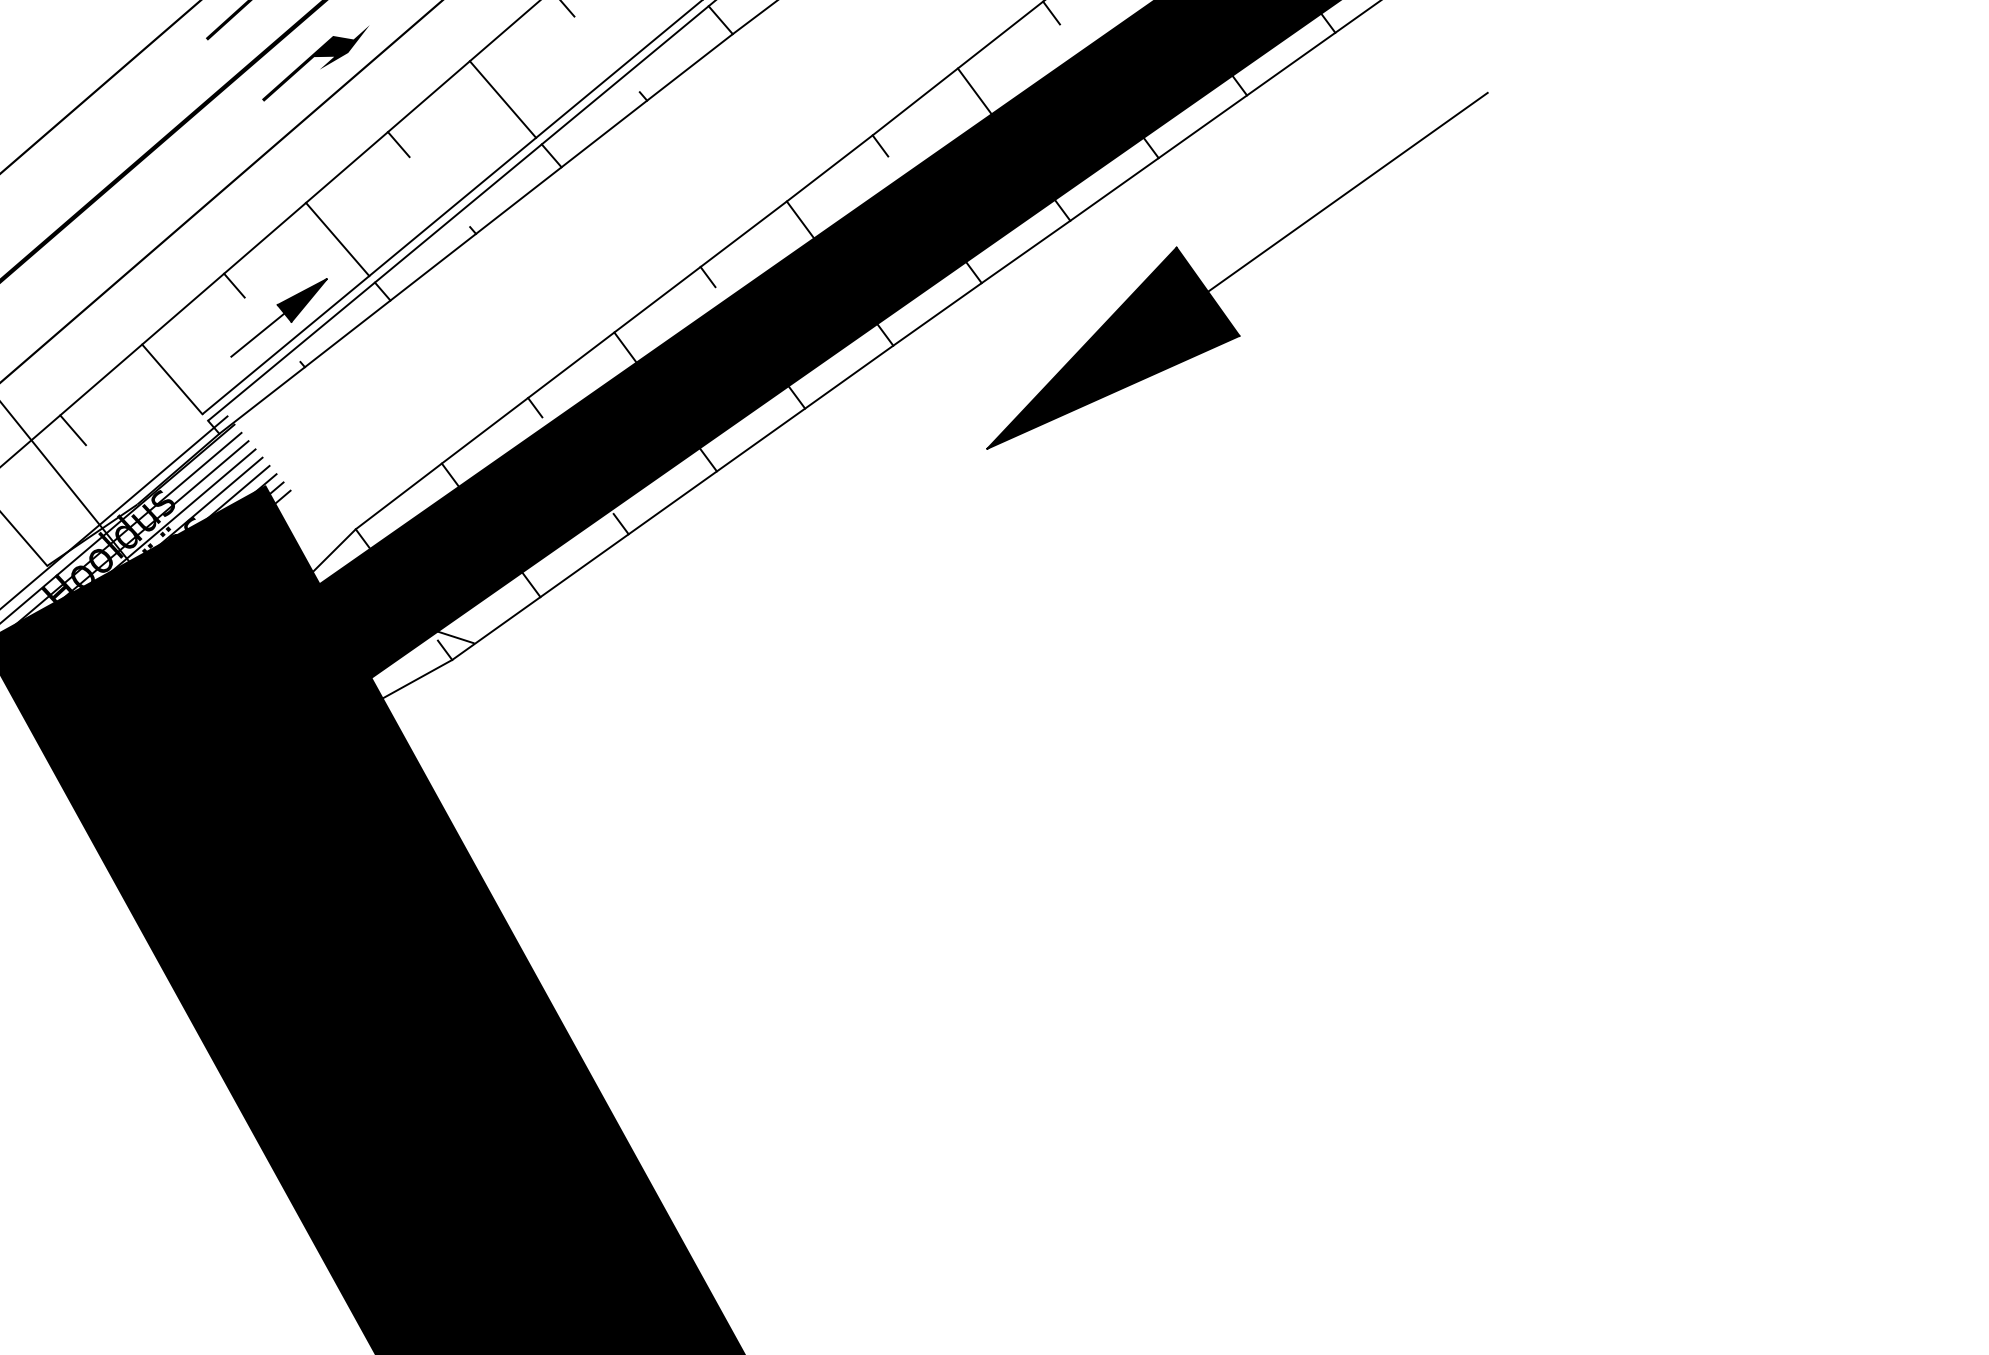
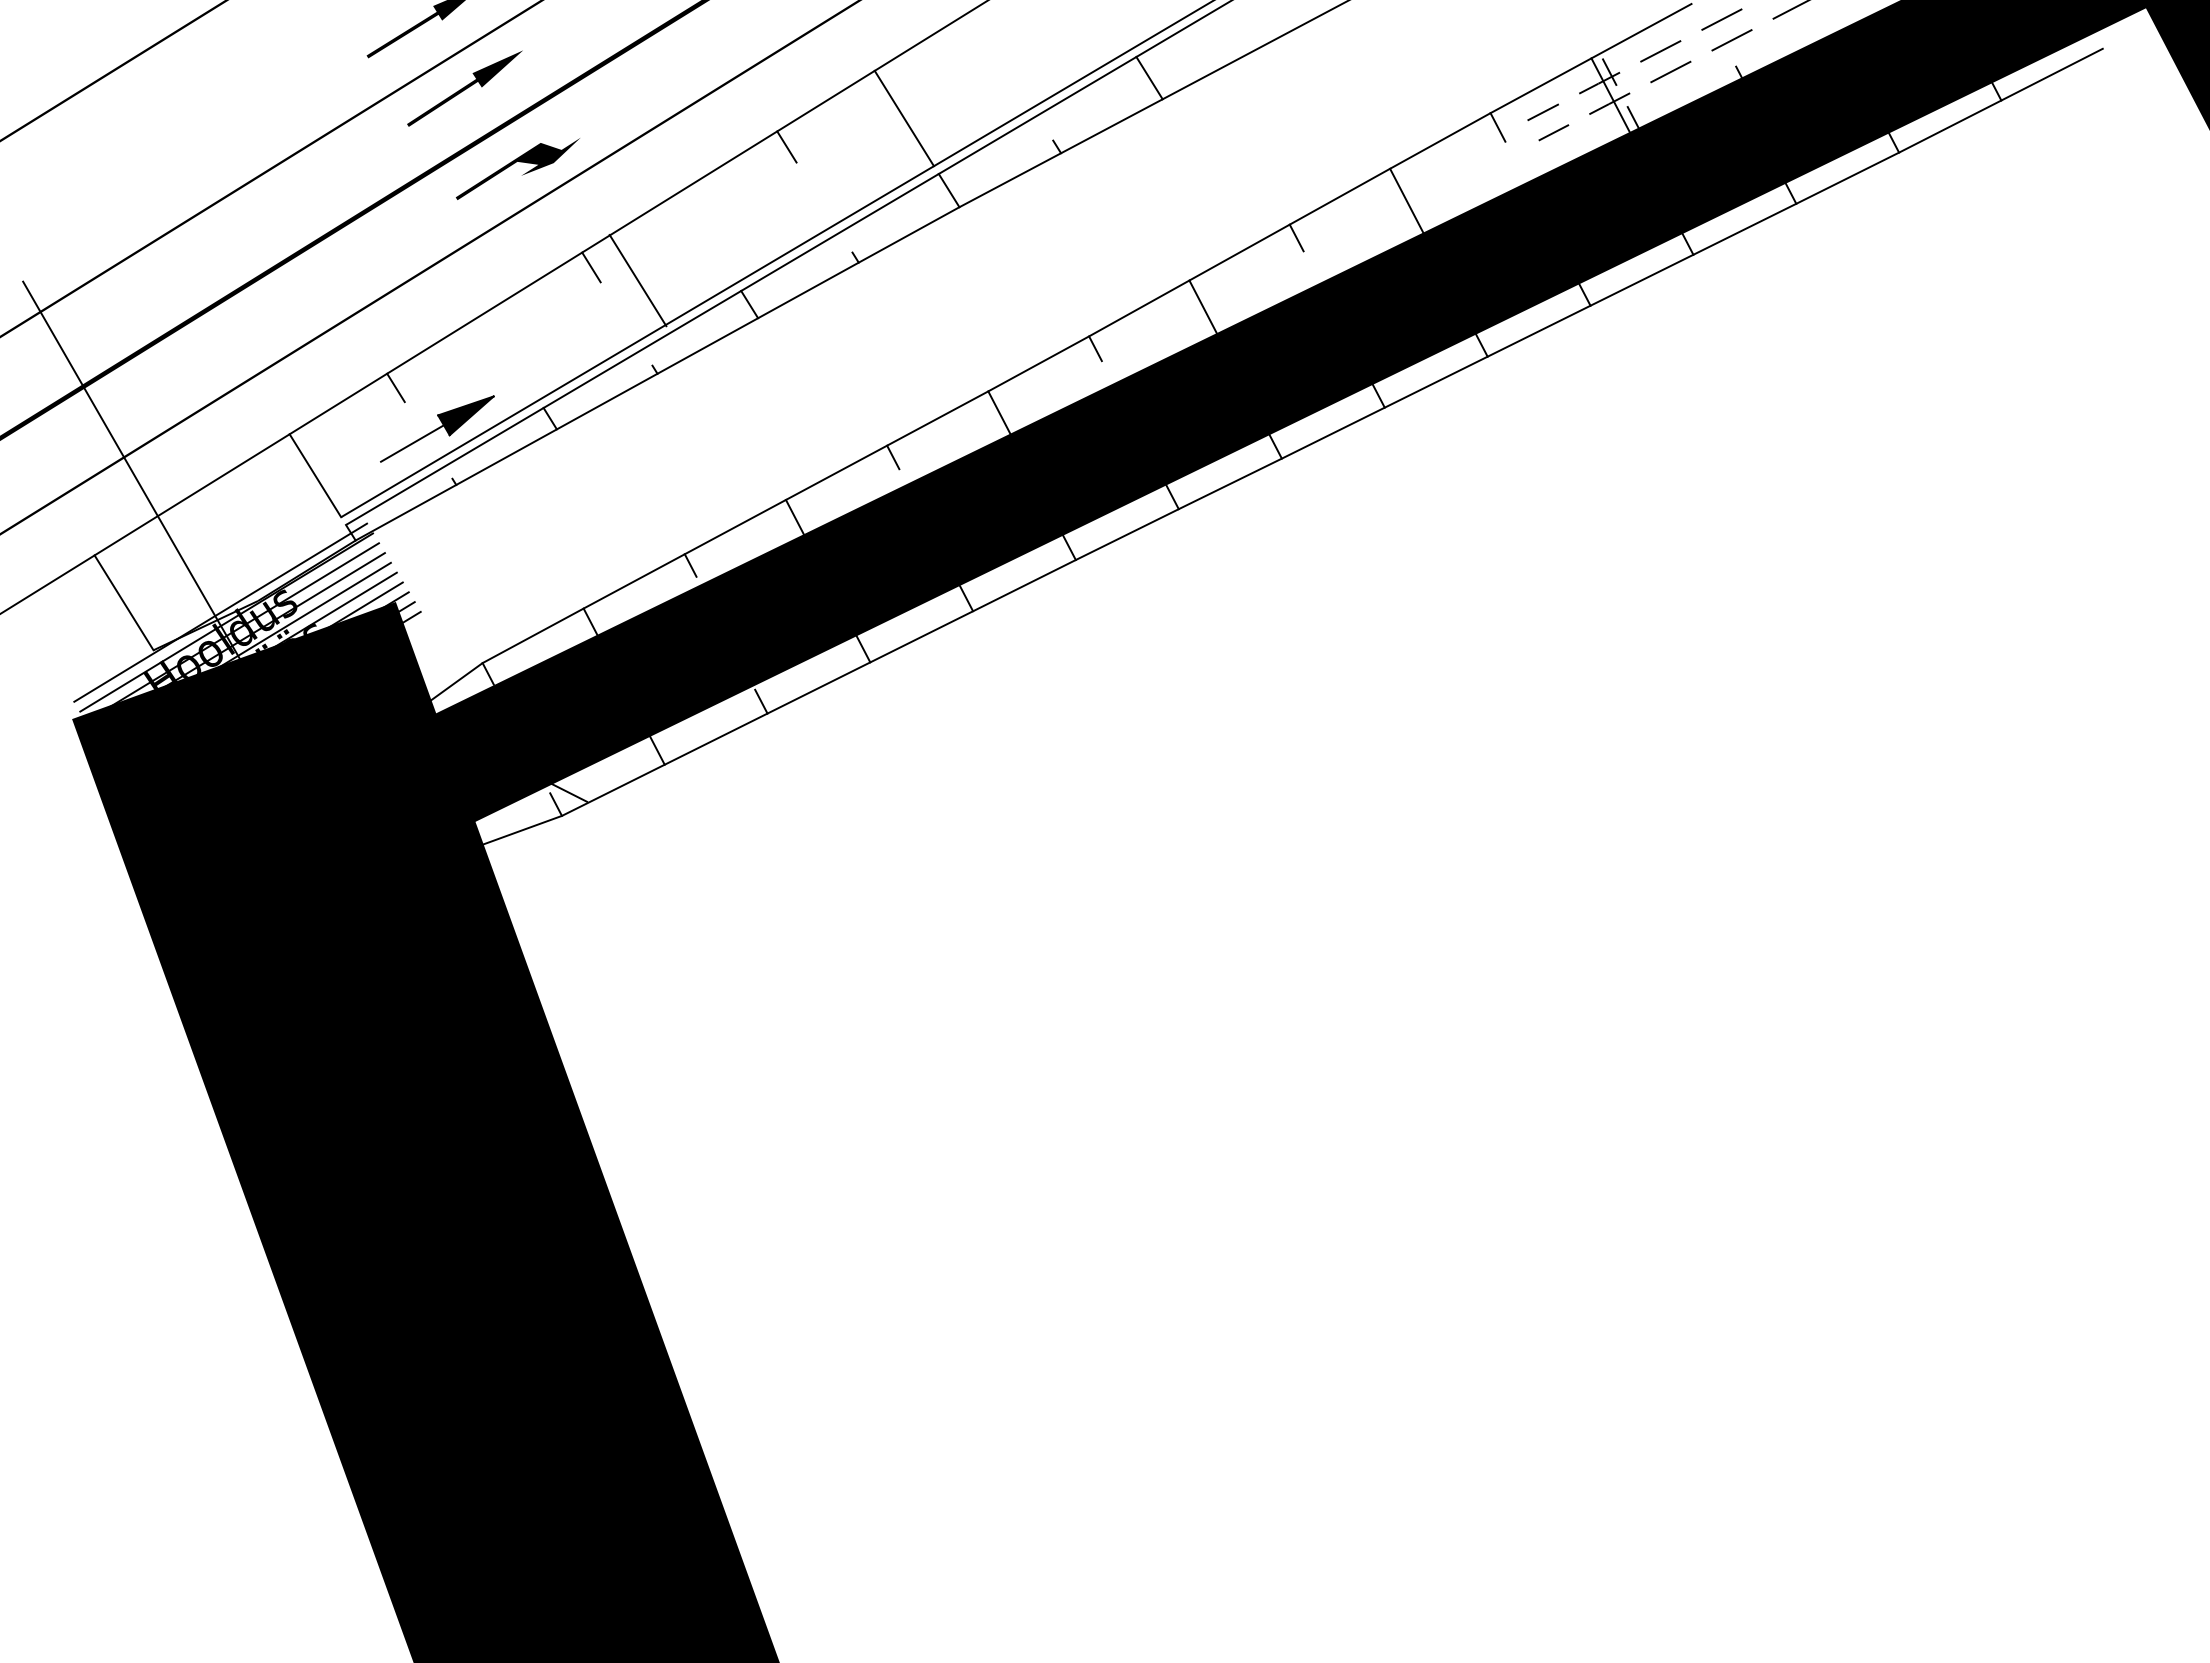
line: (502, 99) -> (637, 280), moved
line: (337, 239) -> (511, 356), removed
part: (1237, 270) -> (1448, 538), removed
line: (73, 430) -> (203, 512), removed

